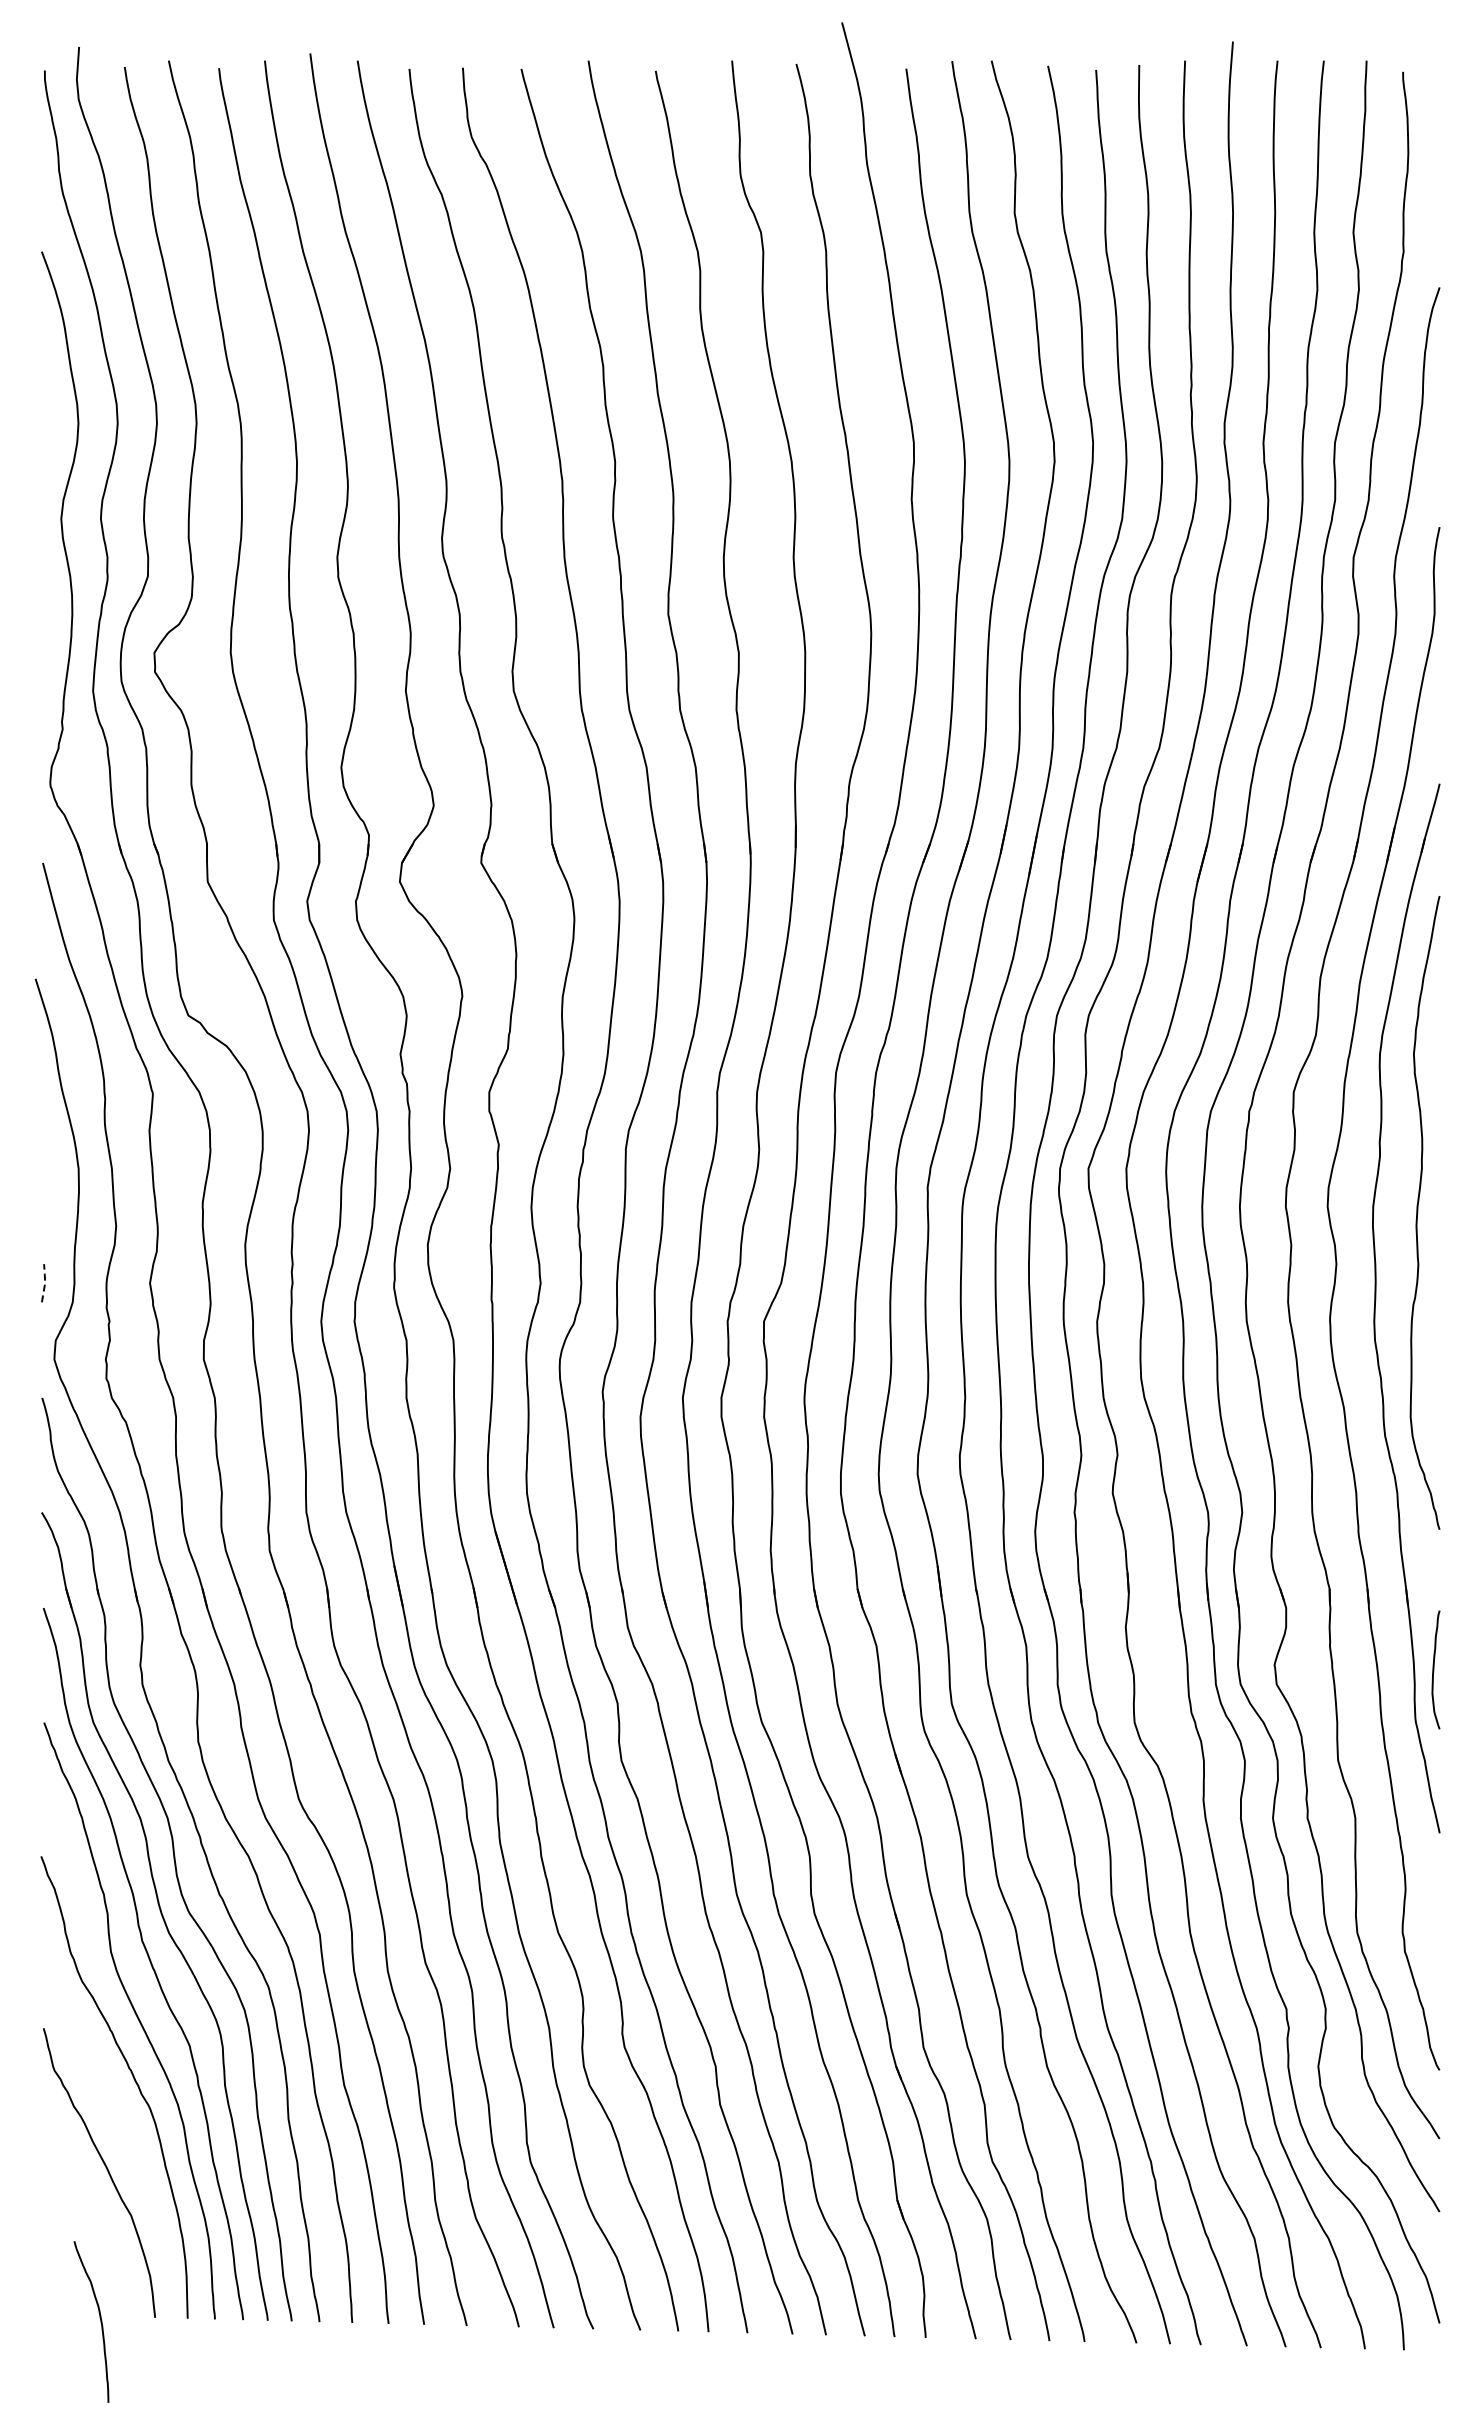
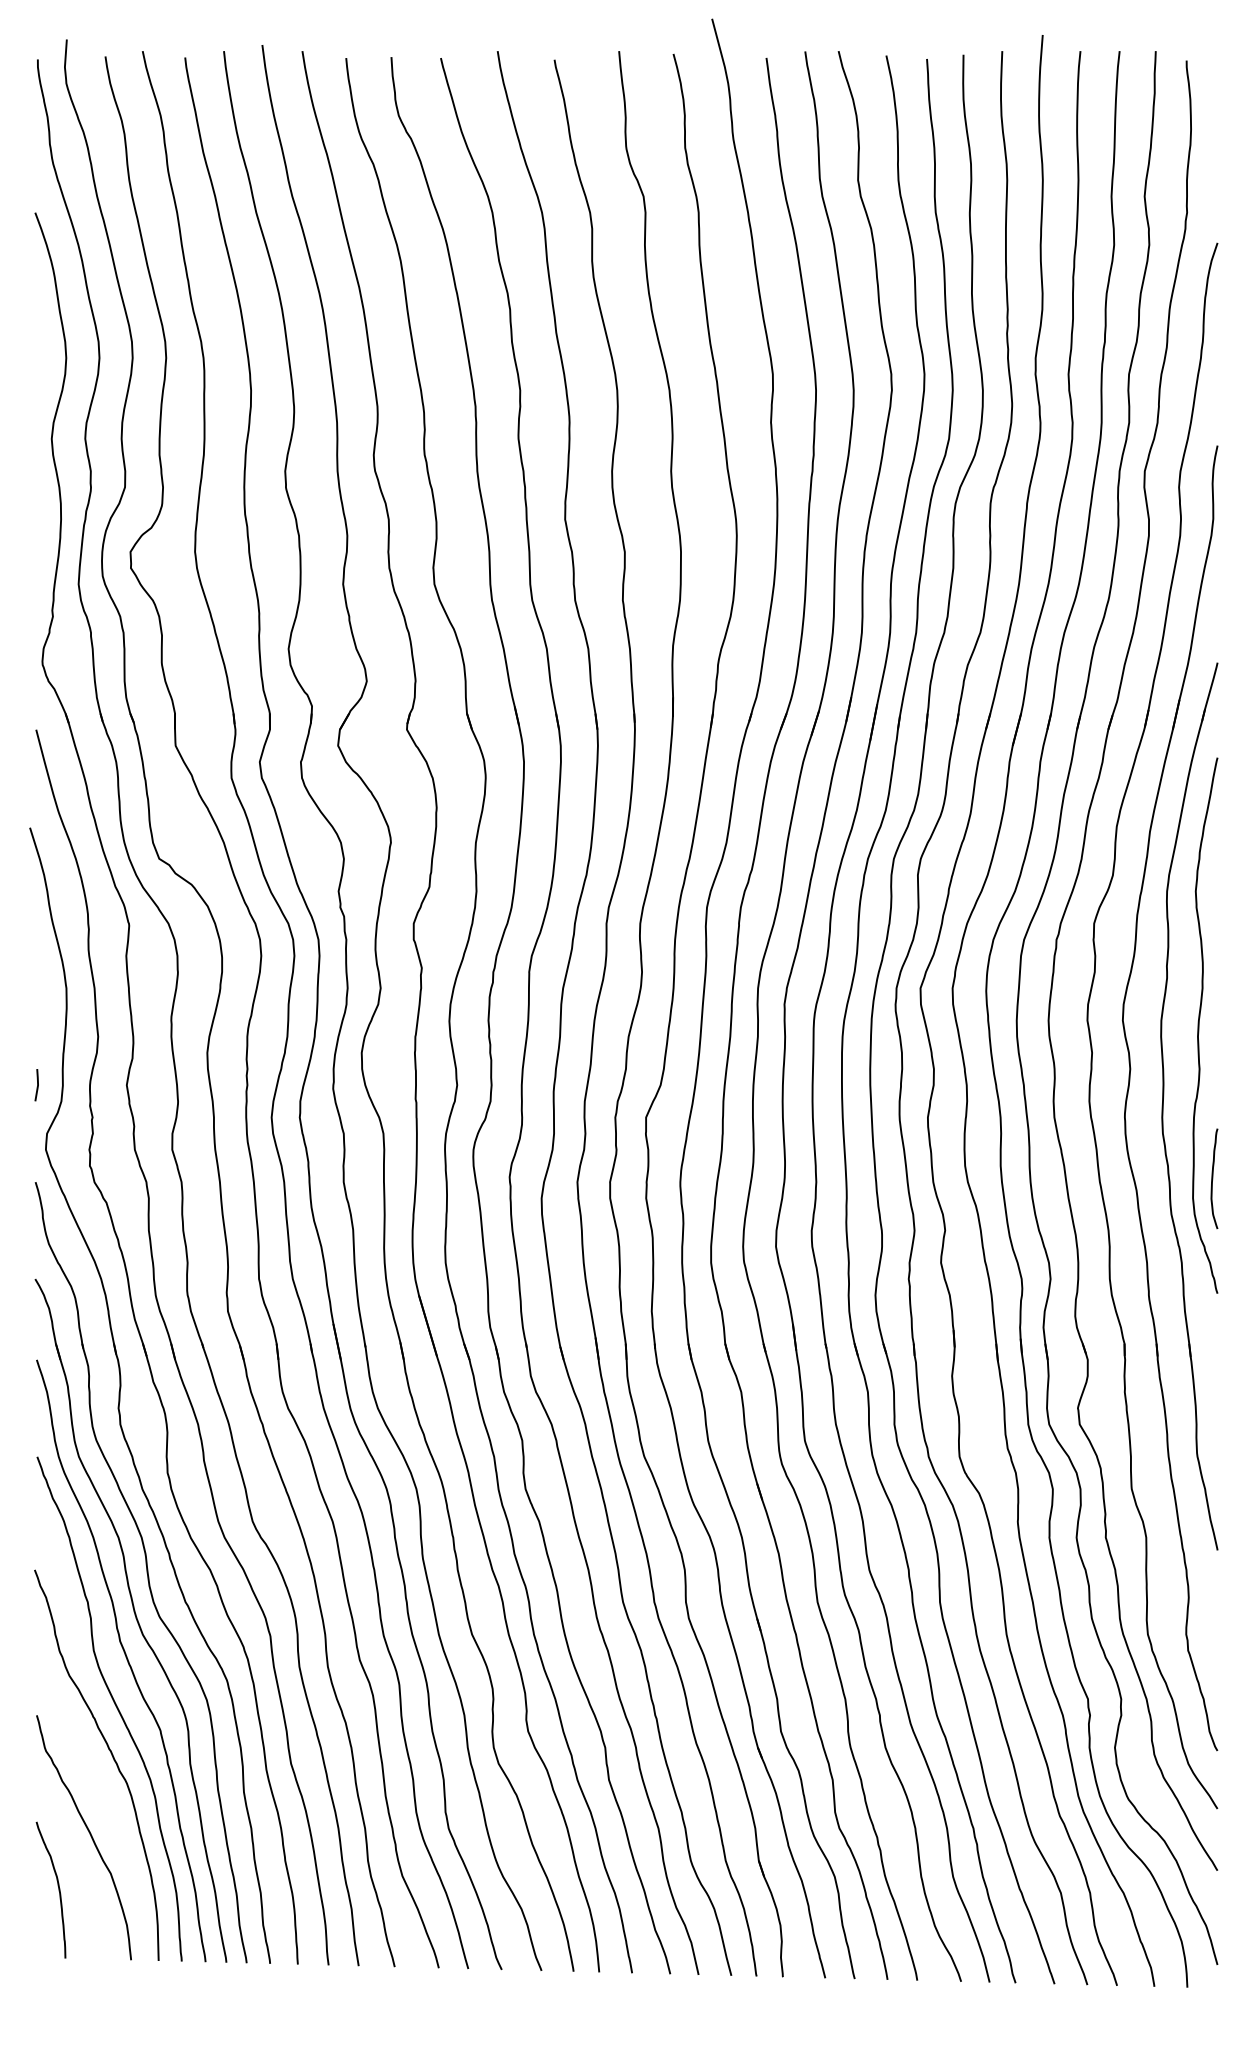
line: (45, 1283) -> (38, 1085), dashed -> solid
curve: (1434, 1669) -> (1213, 1178), moved
curve: (99, 2317) -> (57, 1886), moved

